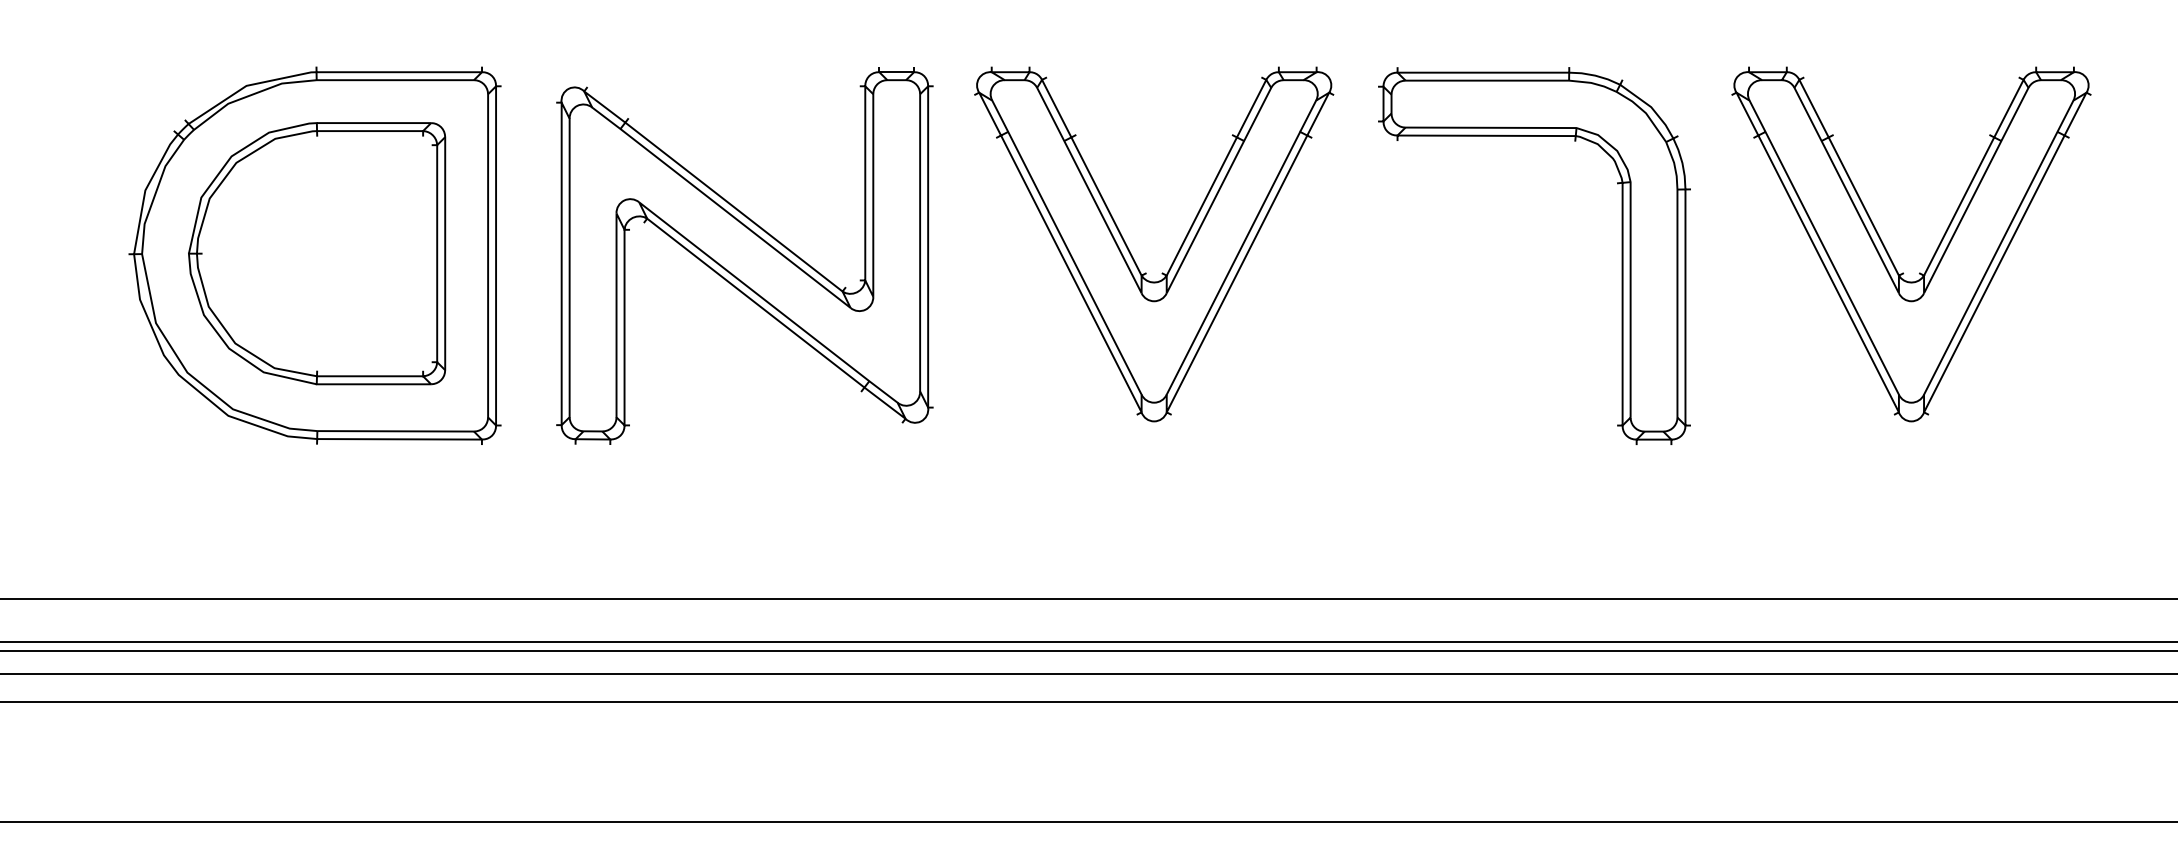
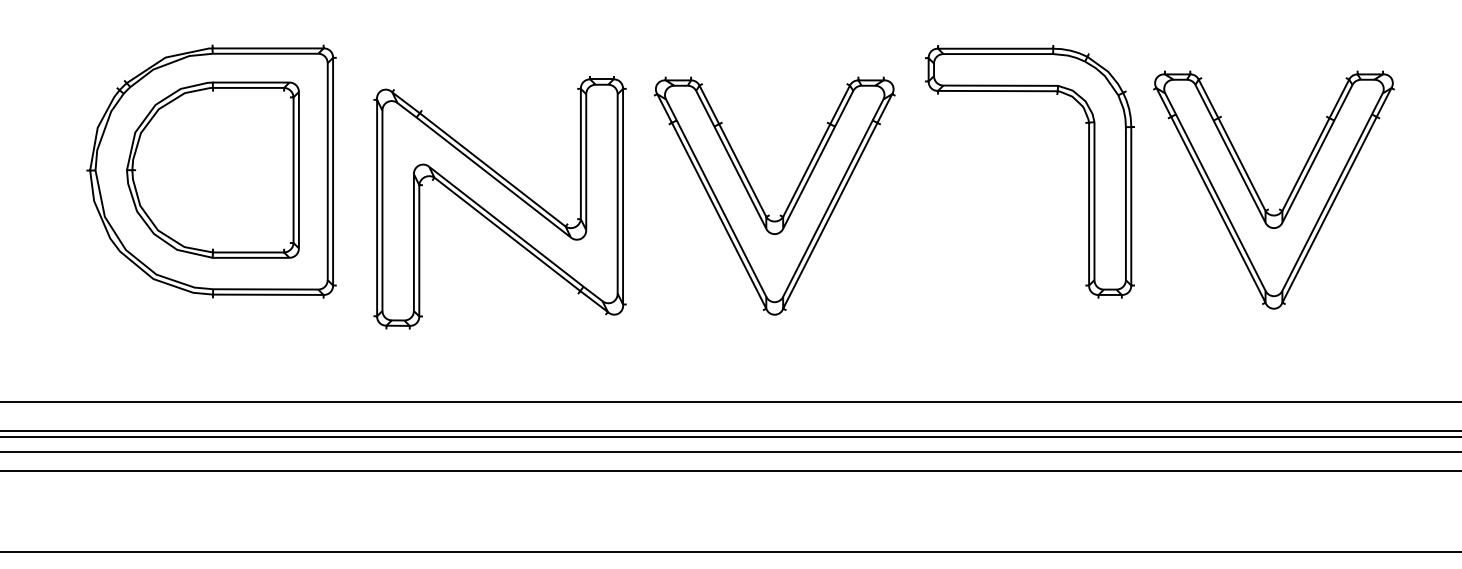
part: (1889, 254) -> (1259, 196), moved
part: (744, 255) -> (499, 202), moved
part: (1132, 255) -> (760, 203), moved

